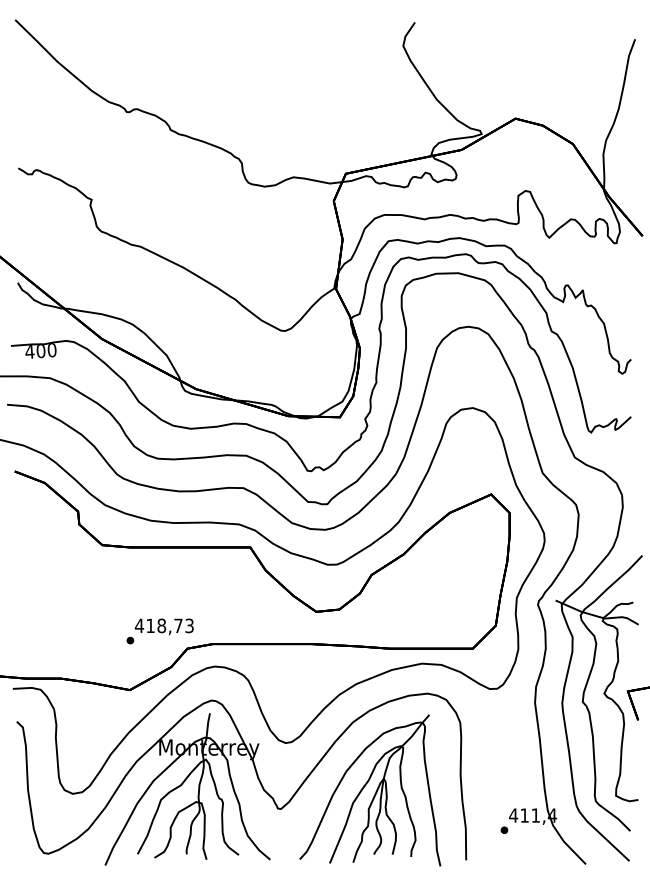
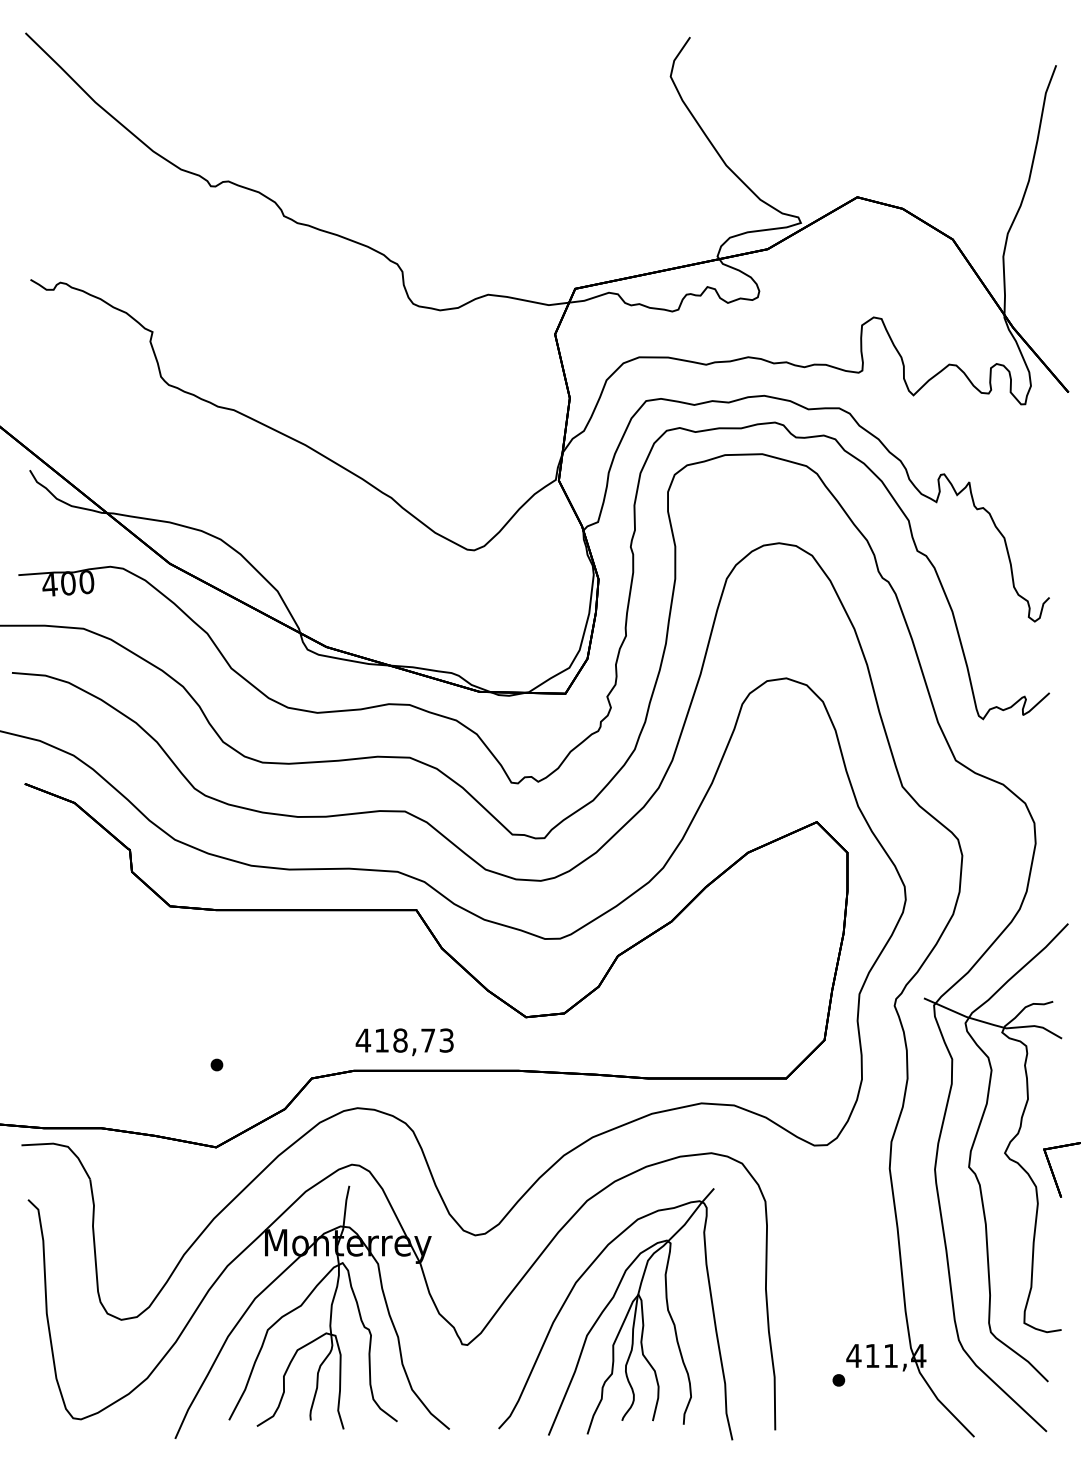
text: (163, 626) -> (403, 1041), moved

